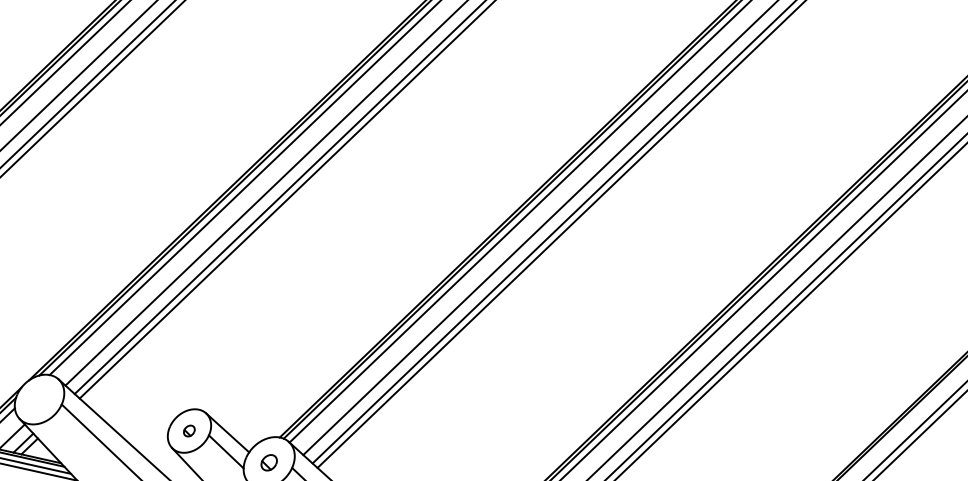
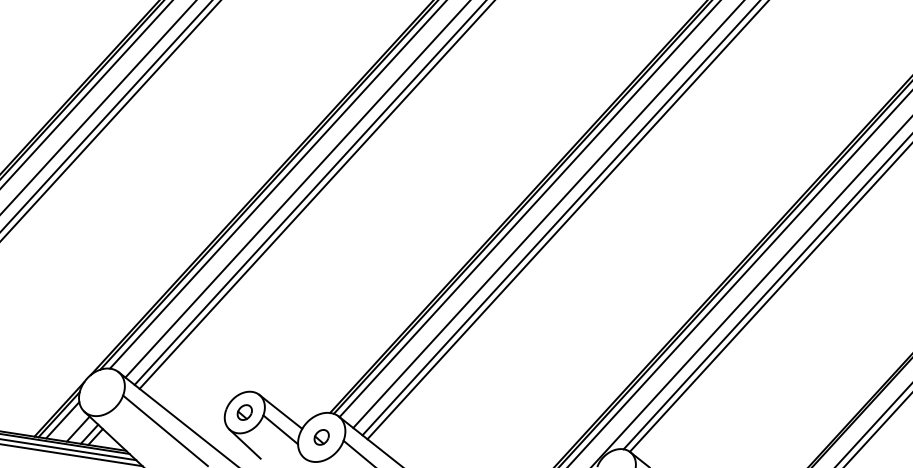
part: (189, 430) -> (244, 412), size x1.43

